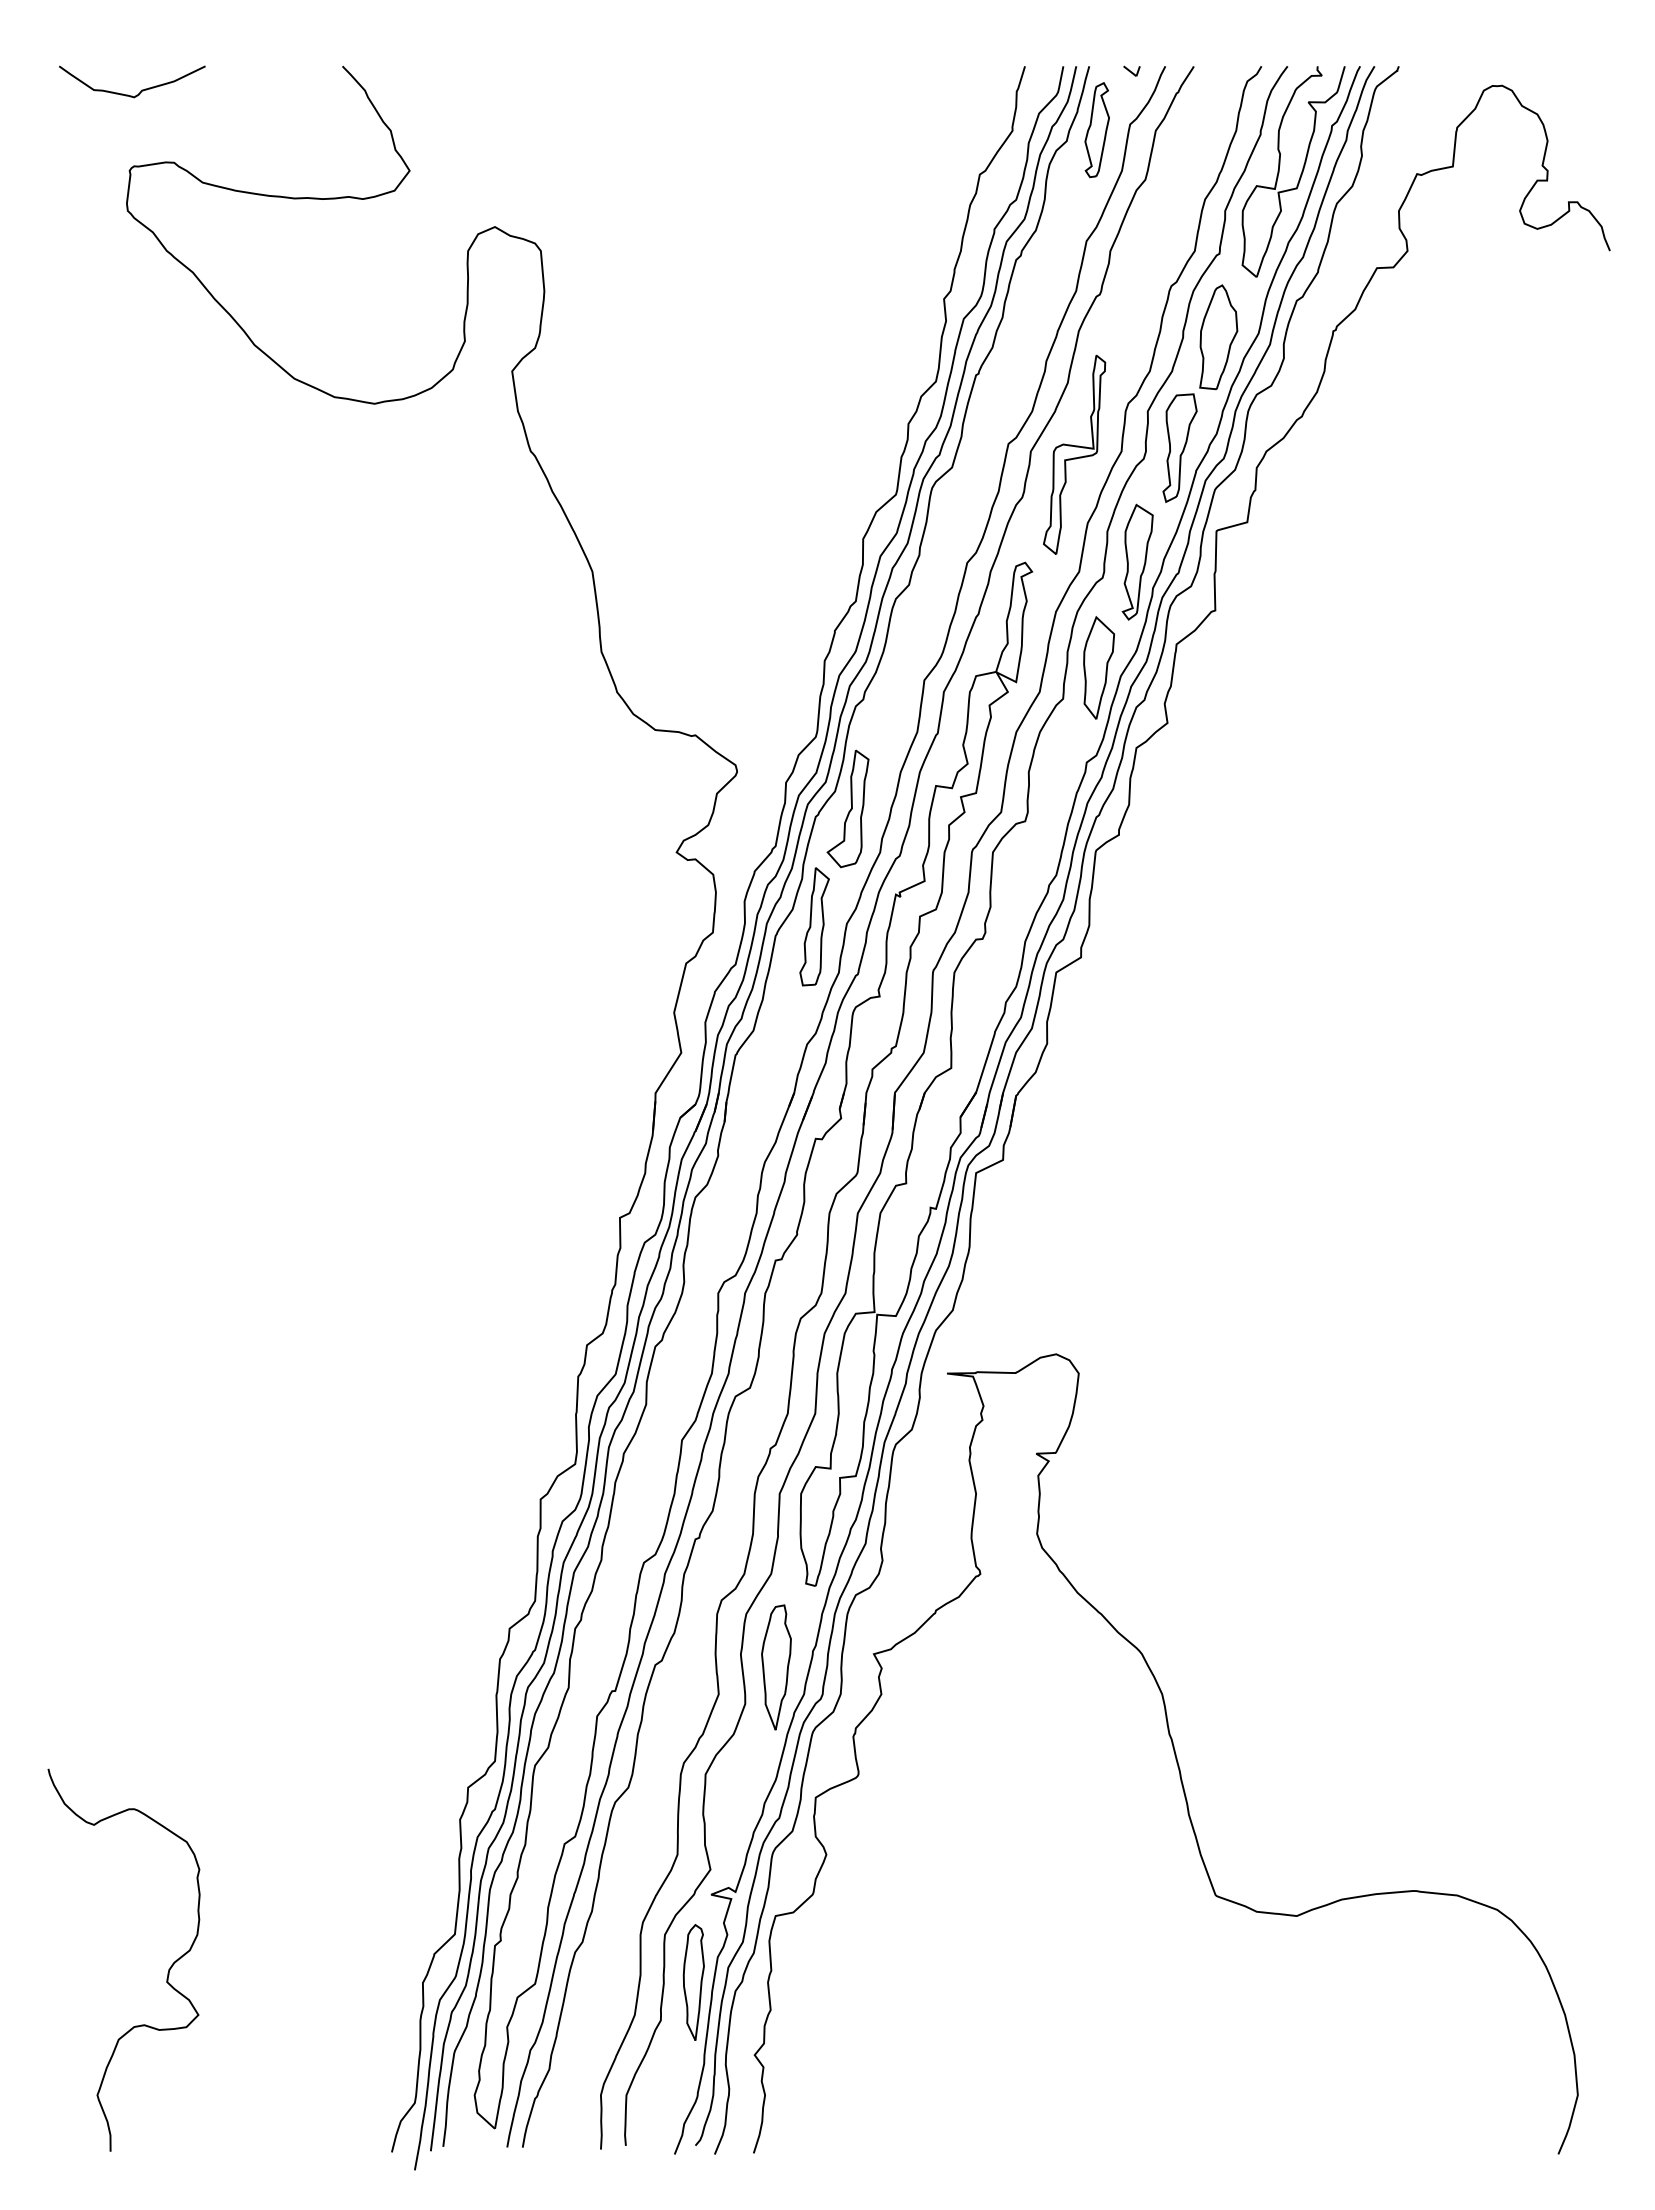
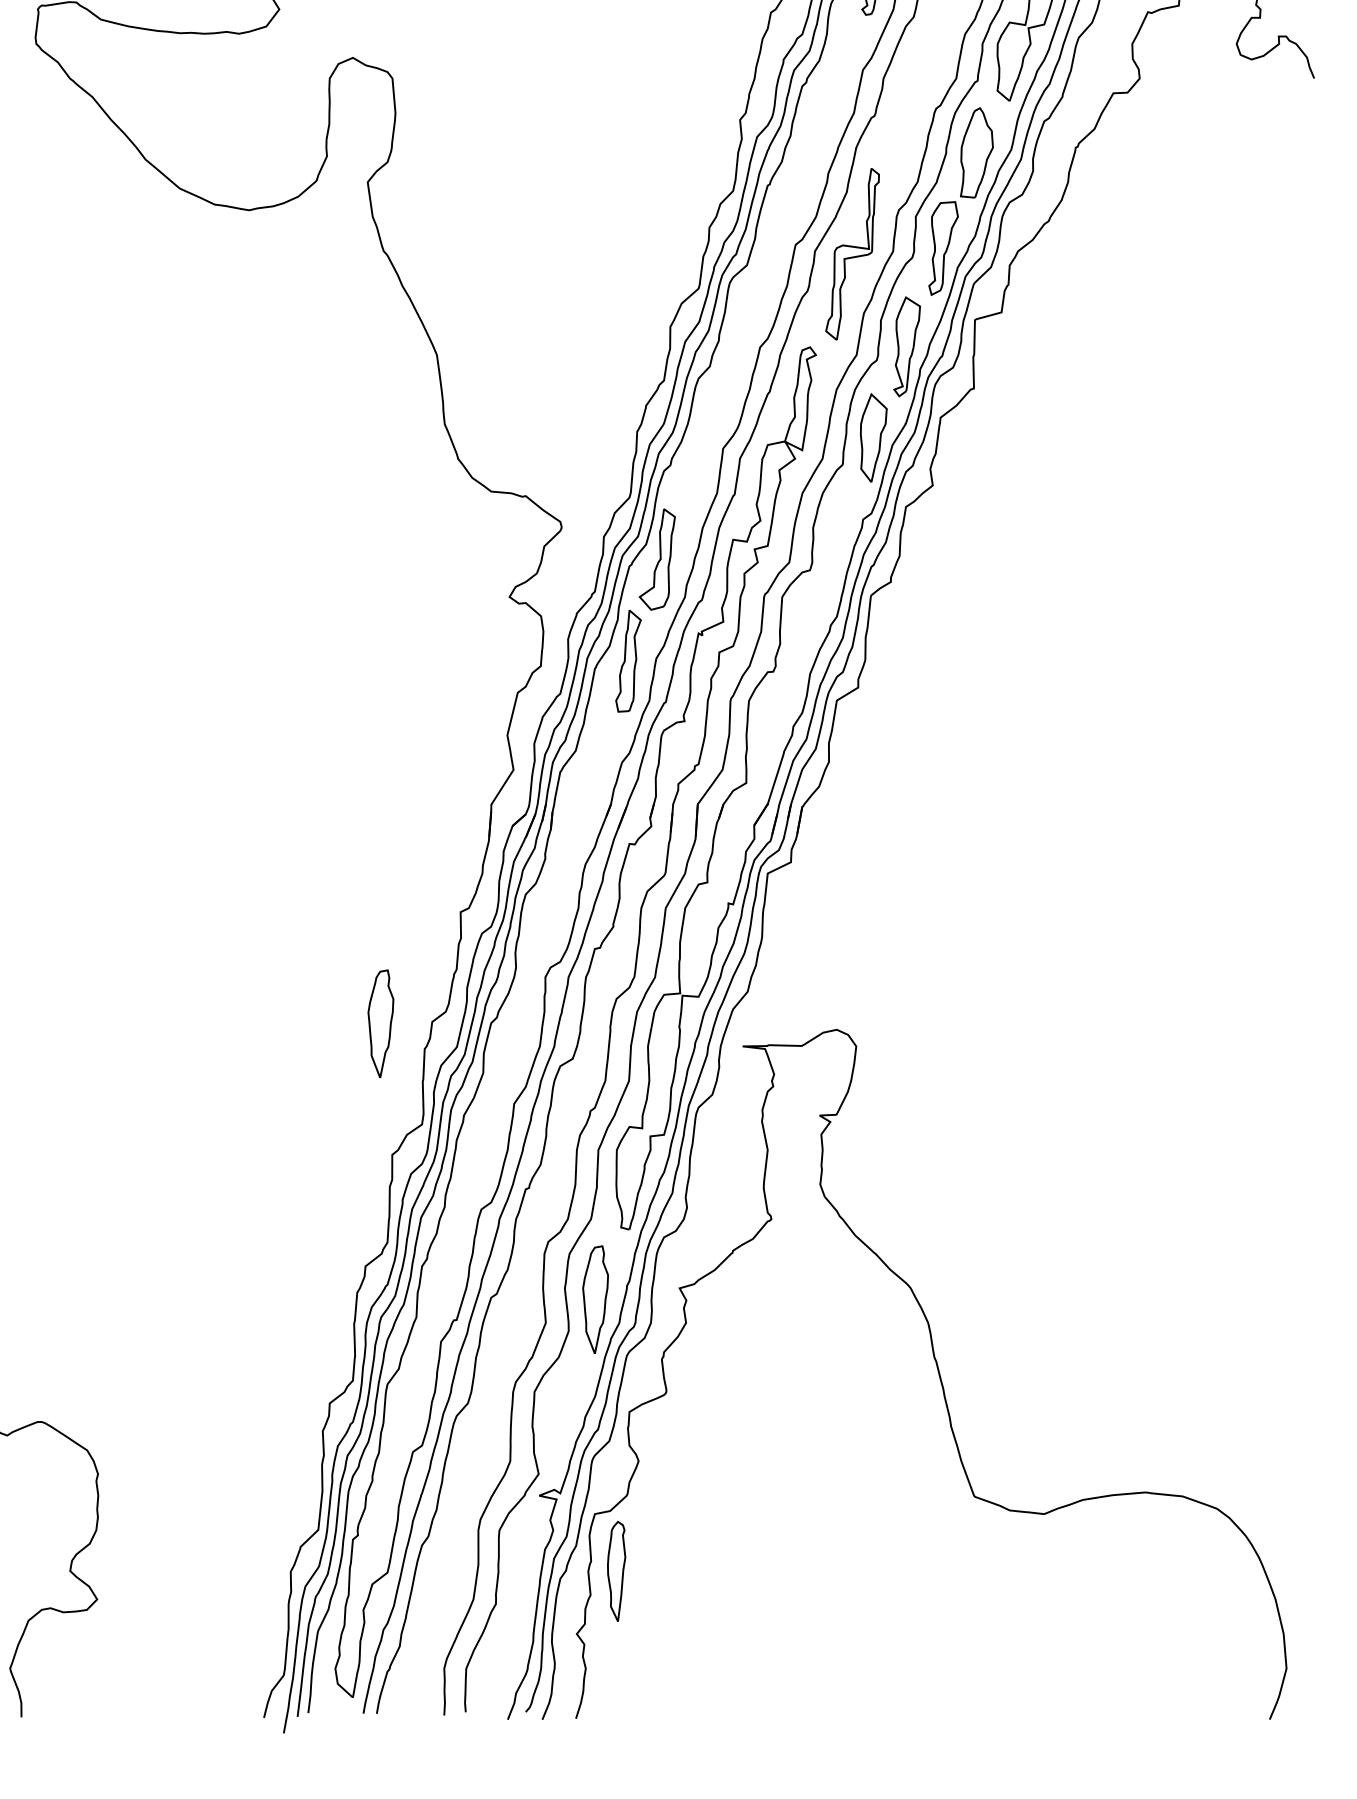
part: (527, 1347) -> (380, 1023), added
part: (693, 1982) -> (616, 1571), moved

